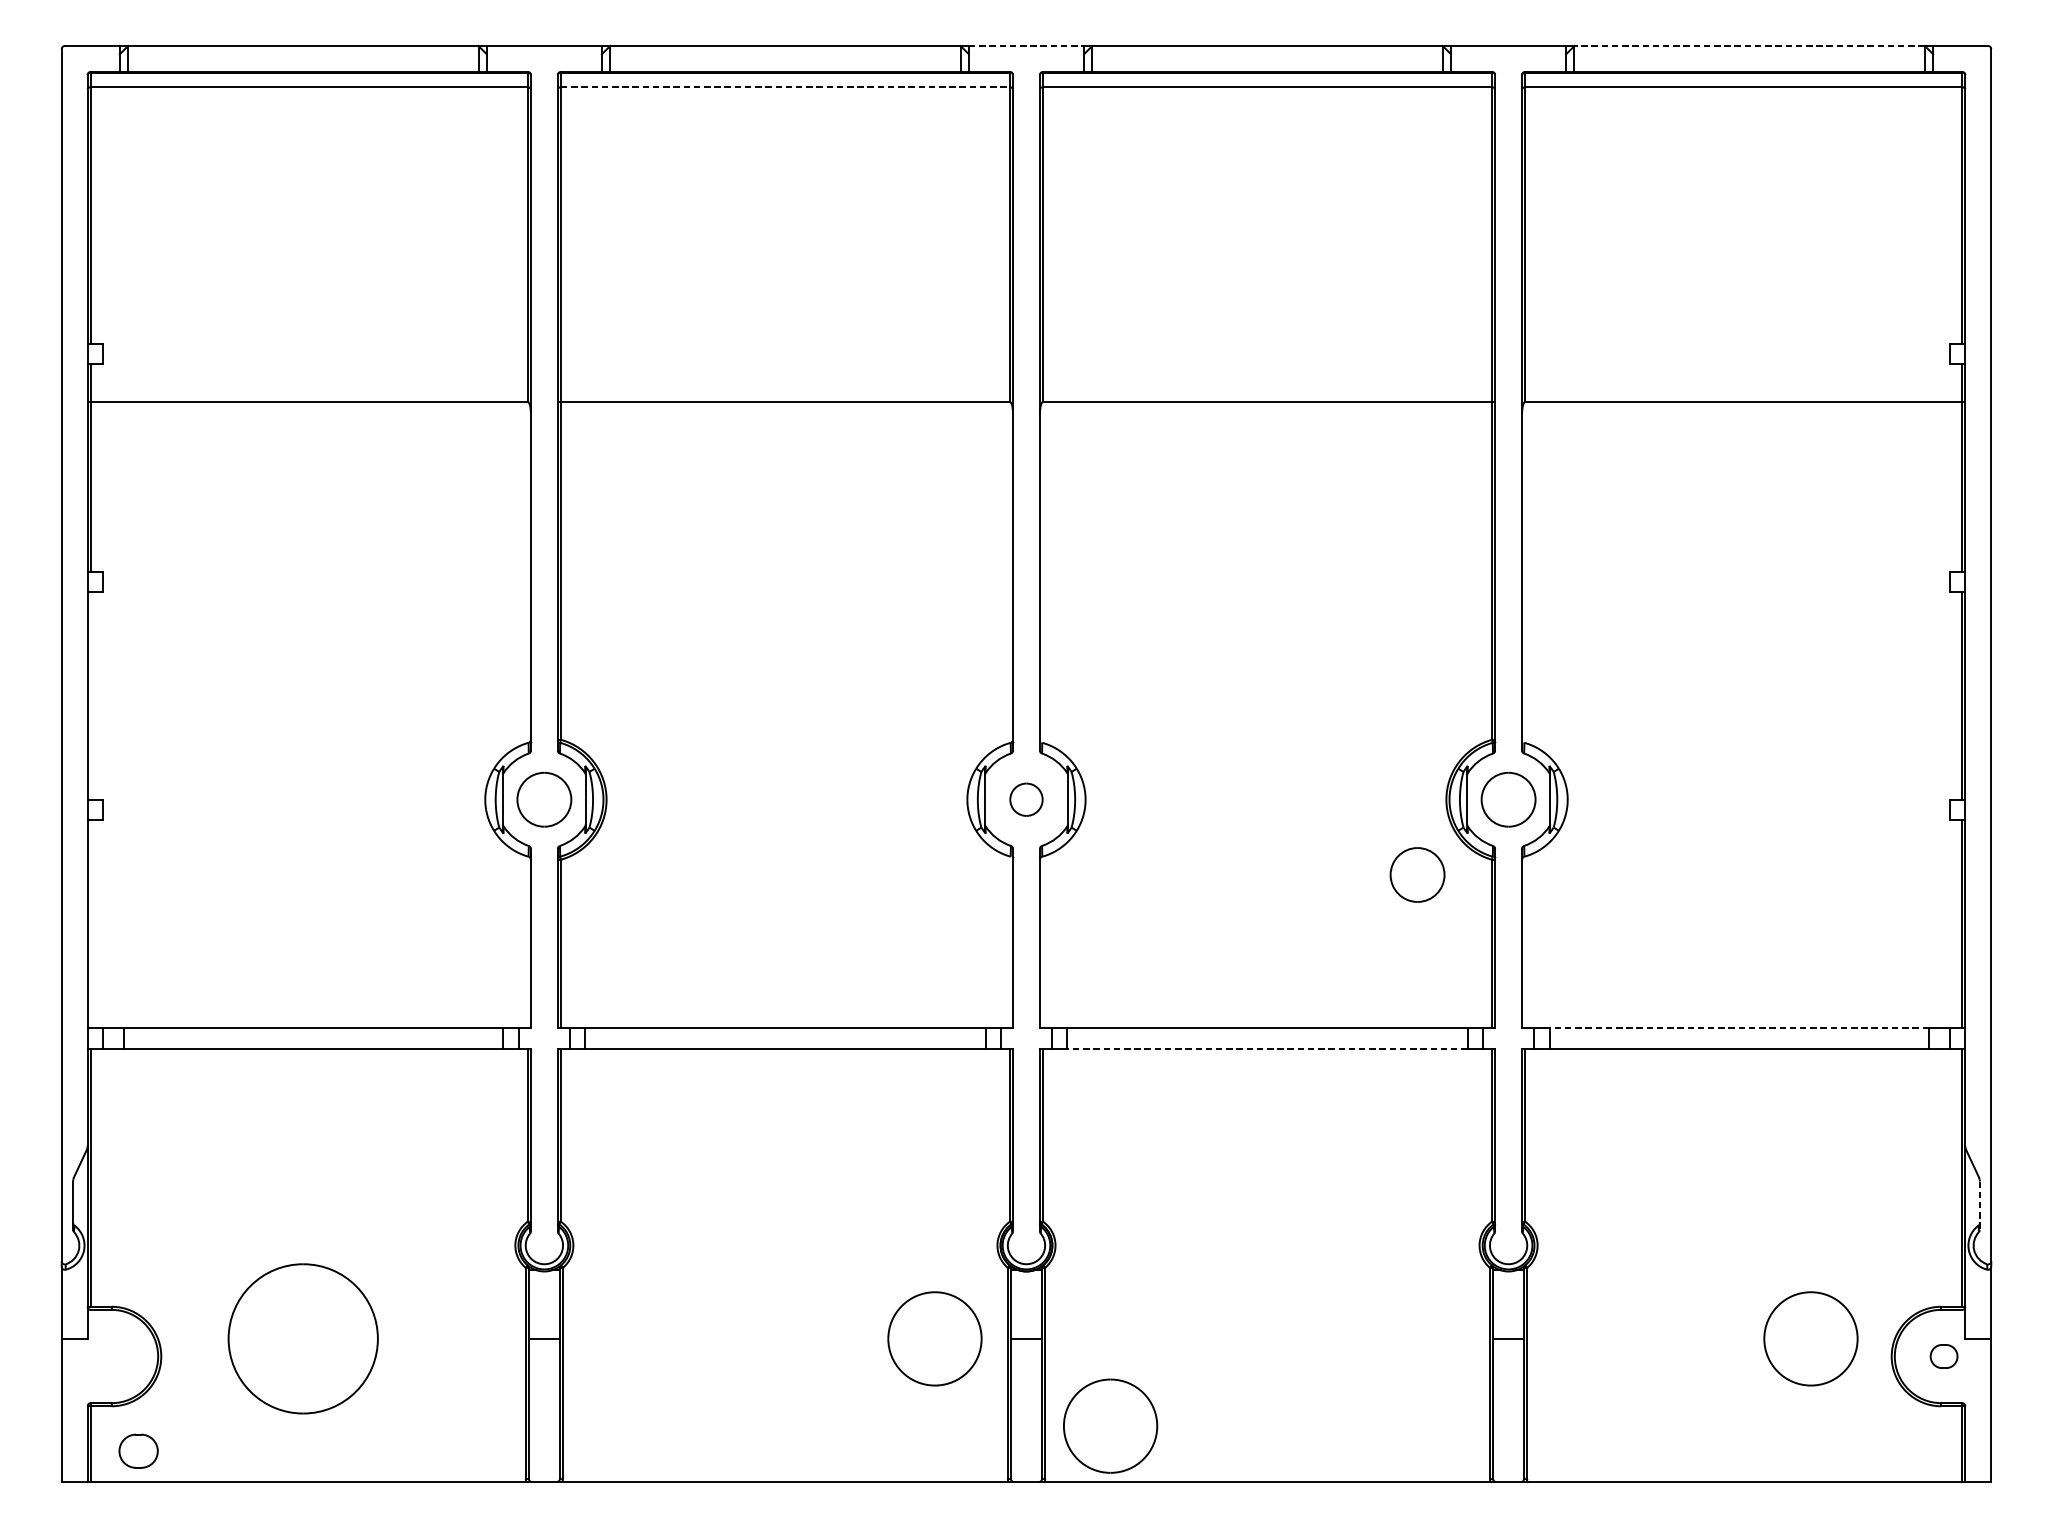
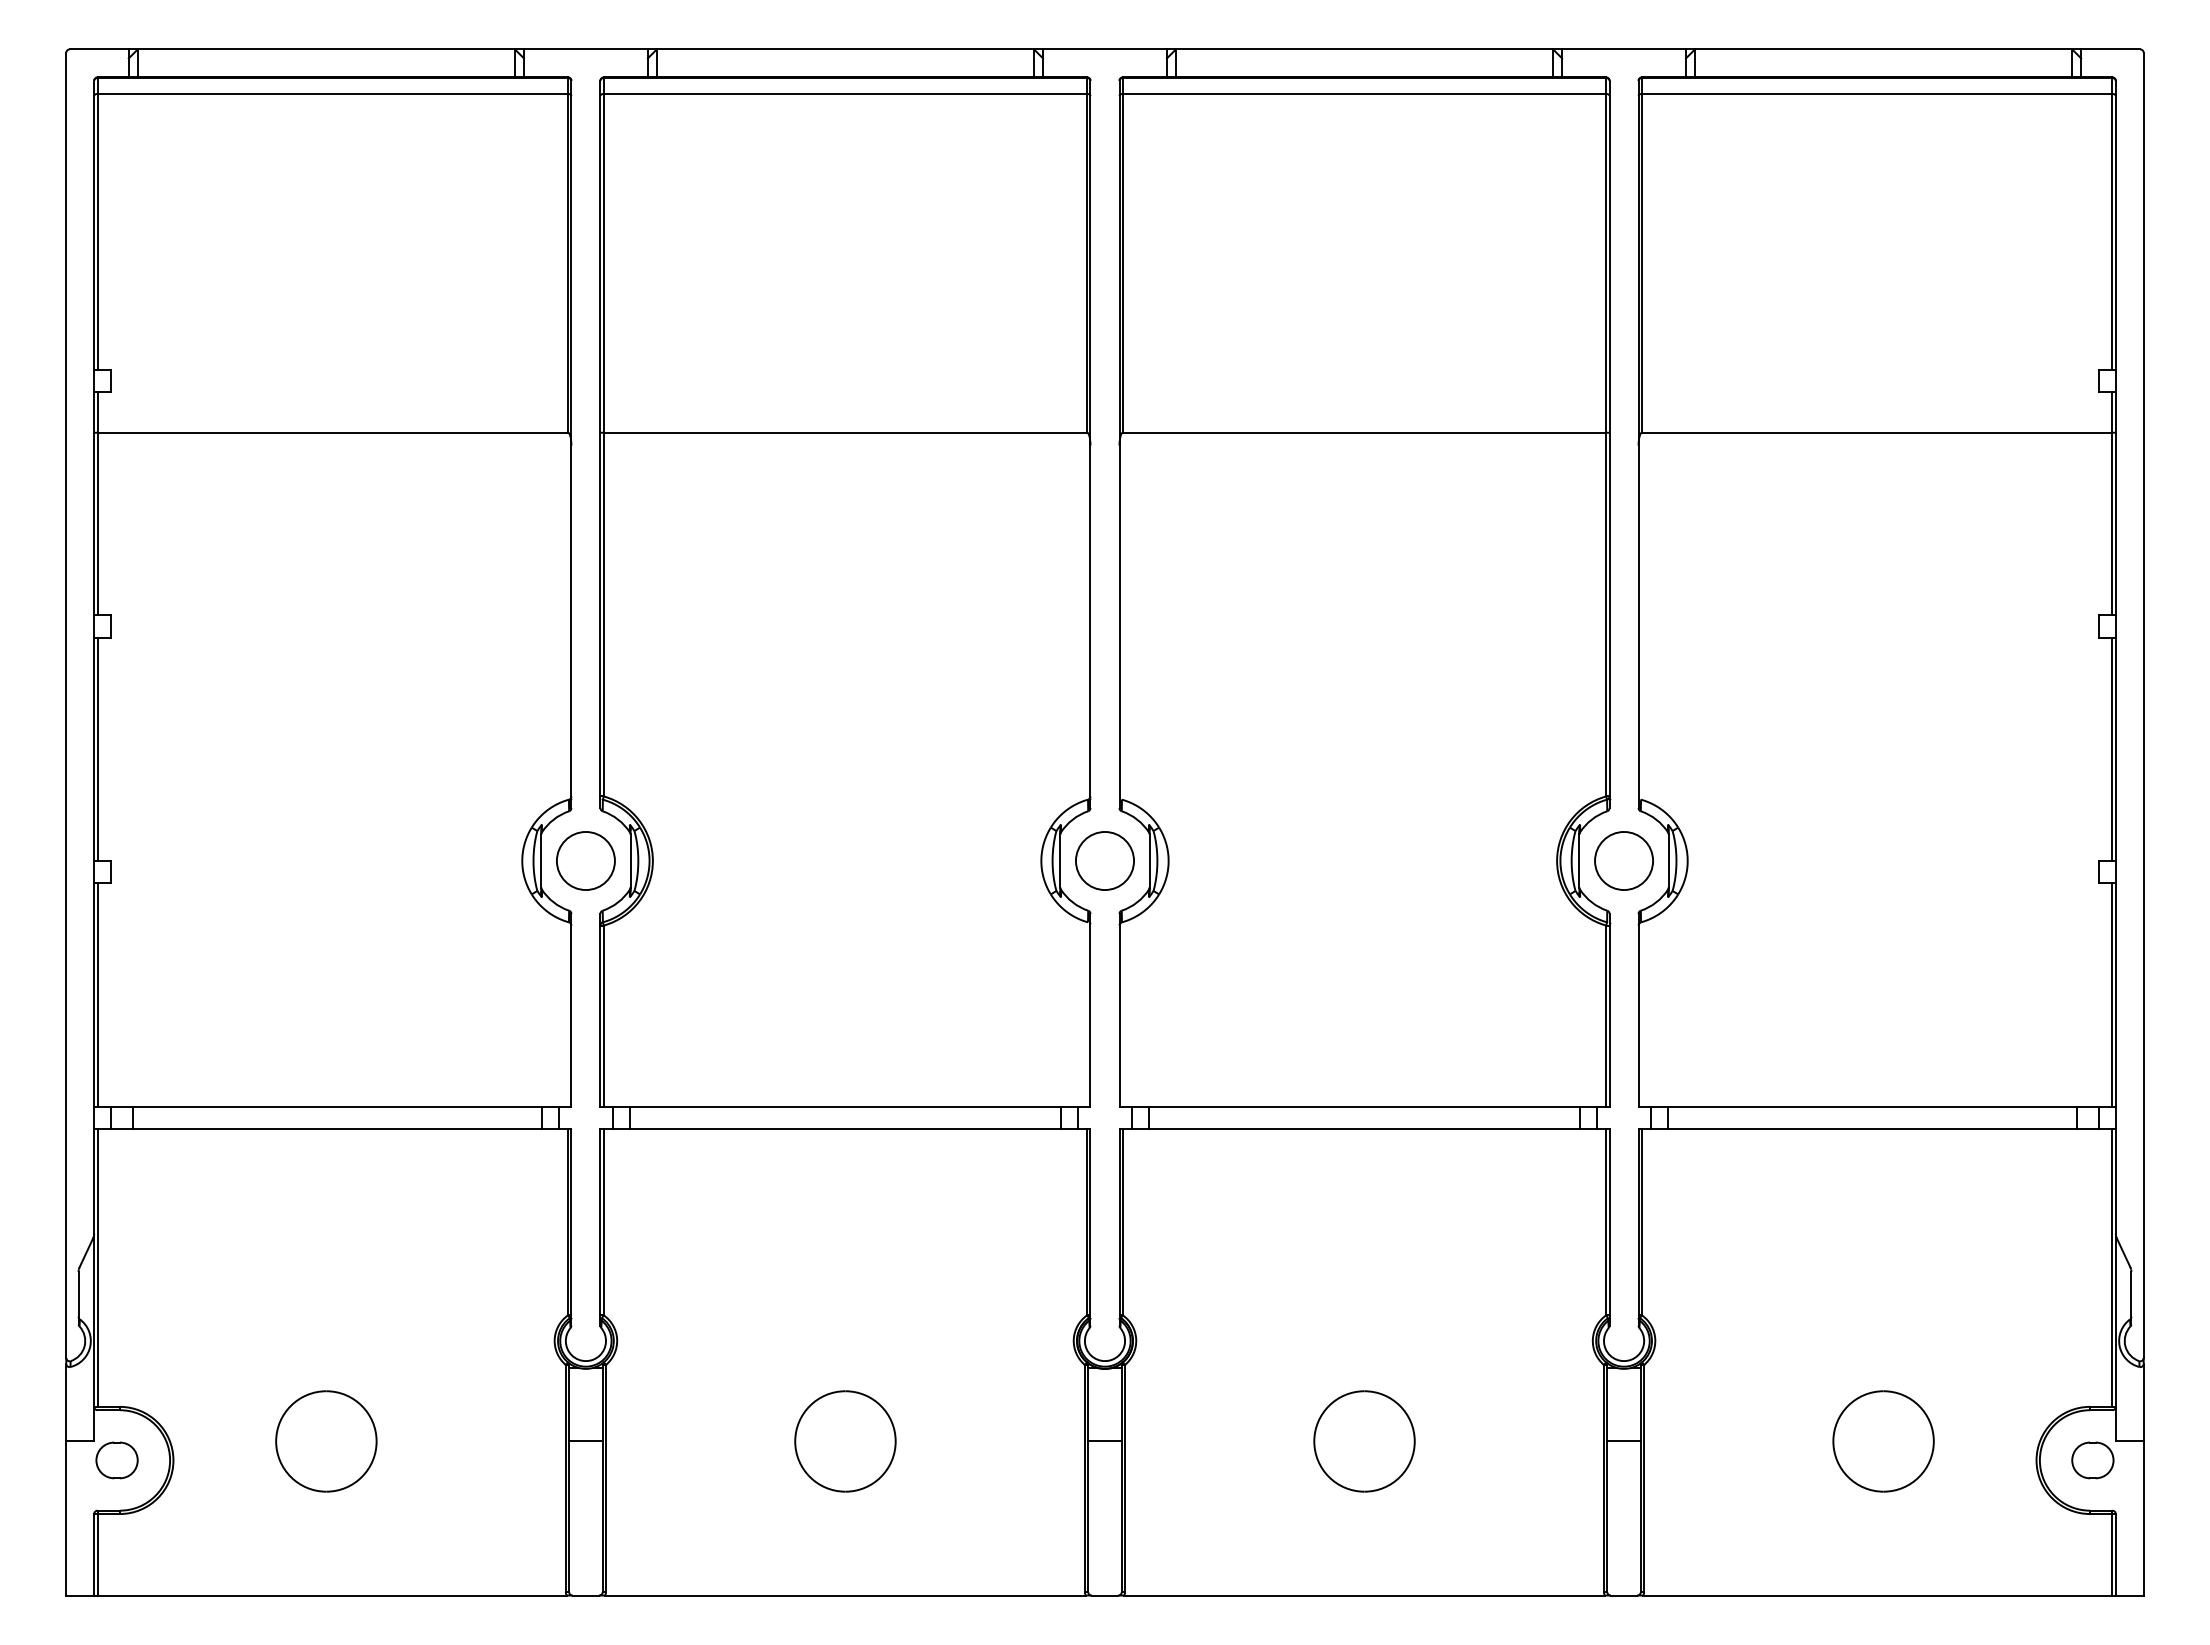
line: (1026, 46) -> (1104, 49), dashed -> solid
line: (1749, 46) -> (1883, 49), dashed -> solid
line: (785, 86) -> (845, 93), dashed -> solid
line: (90, 696) -> (97, 749), added
part: (1026, 799) -> (1104, 860), size x1.67
part: (1417, 874) -> (1525, 941), removed
line: (90, 923) -> (97, 994), added
line: (1738, 1027) -> (1871, 1106), dashed -> solid
line: (1267, 1048) -> (1364, 1128), dashed -> solid
line: (1979, 1206) -> (2131, 1298), dashed -> solid
part: (303, 1338) -> (326, 1441), size x0.62
part: (935, 1338) -> (845, 1441), moved
part: (1810, 1338) -> (1883, 1441), moved
part: (1943, 1356) -> (2092, 1460), size x1.43
part: (1110, 1426) -> (1364, 1441), moved
part: (138, 1451) -> (116, 1460), moved

